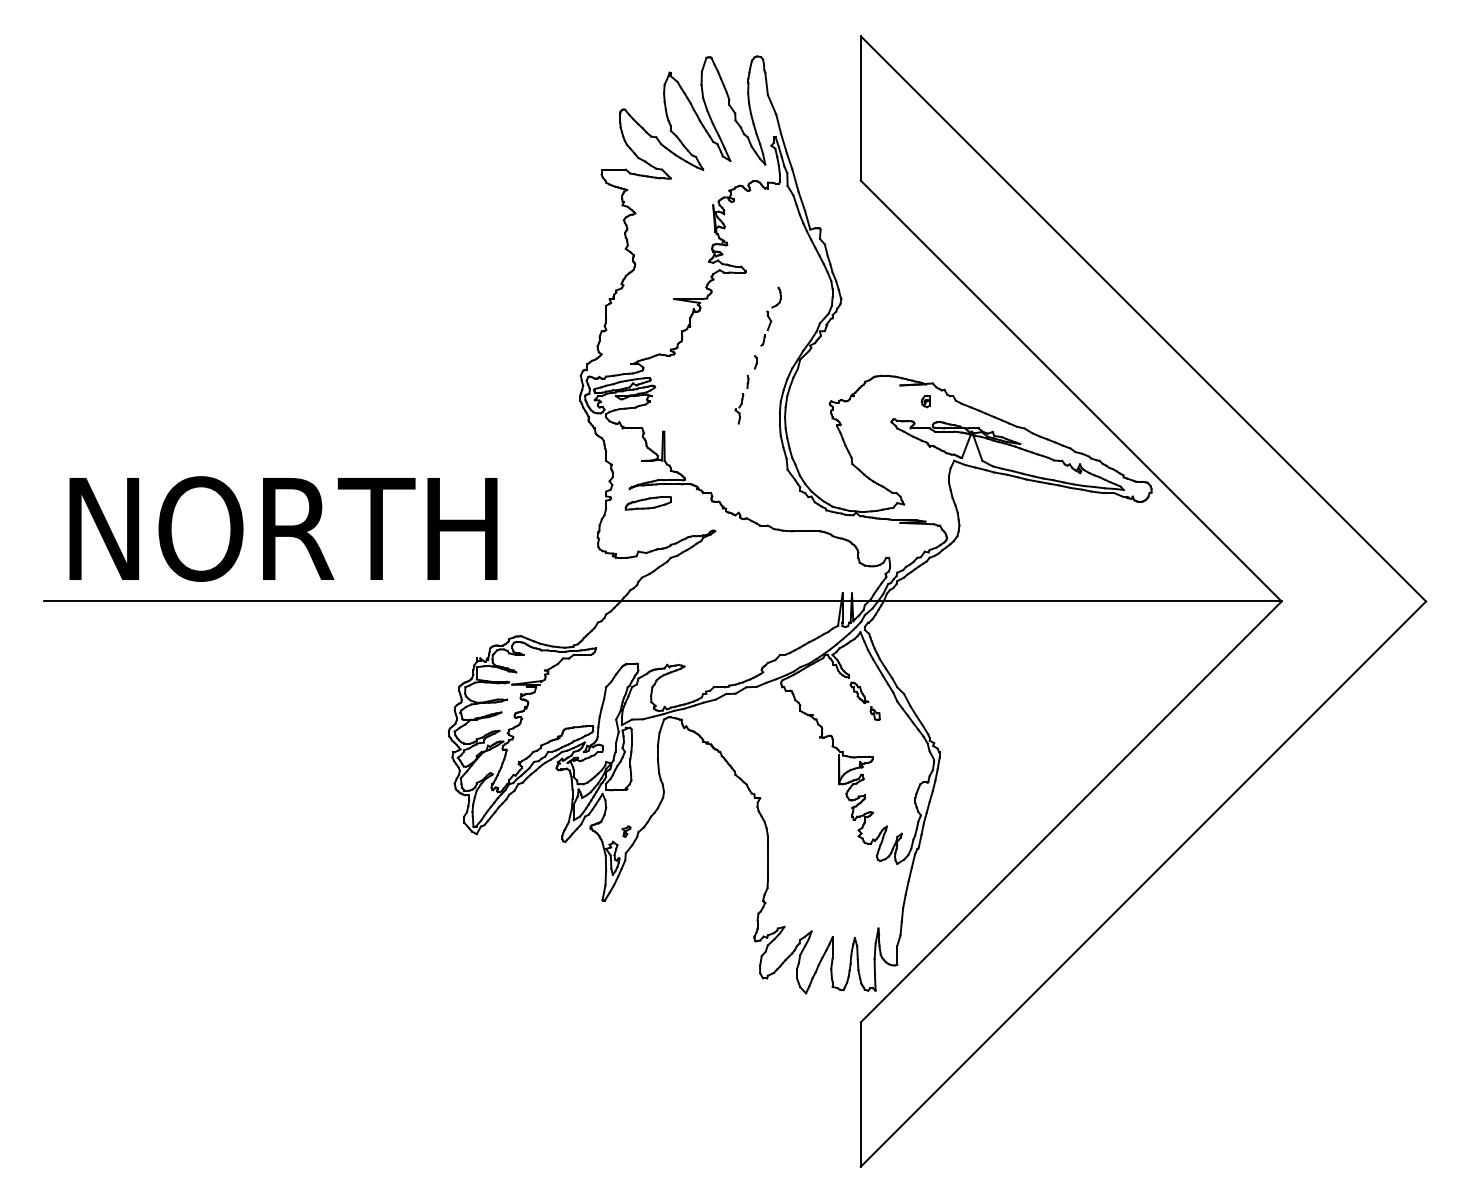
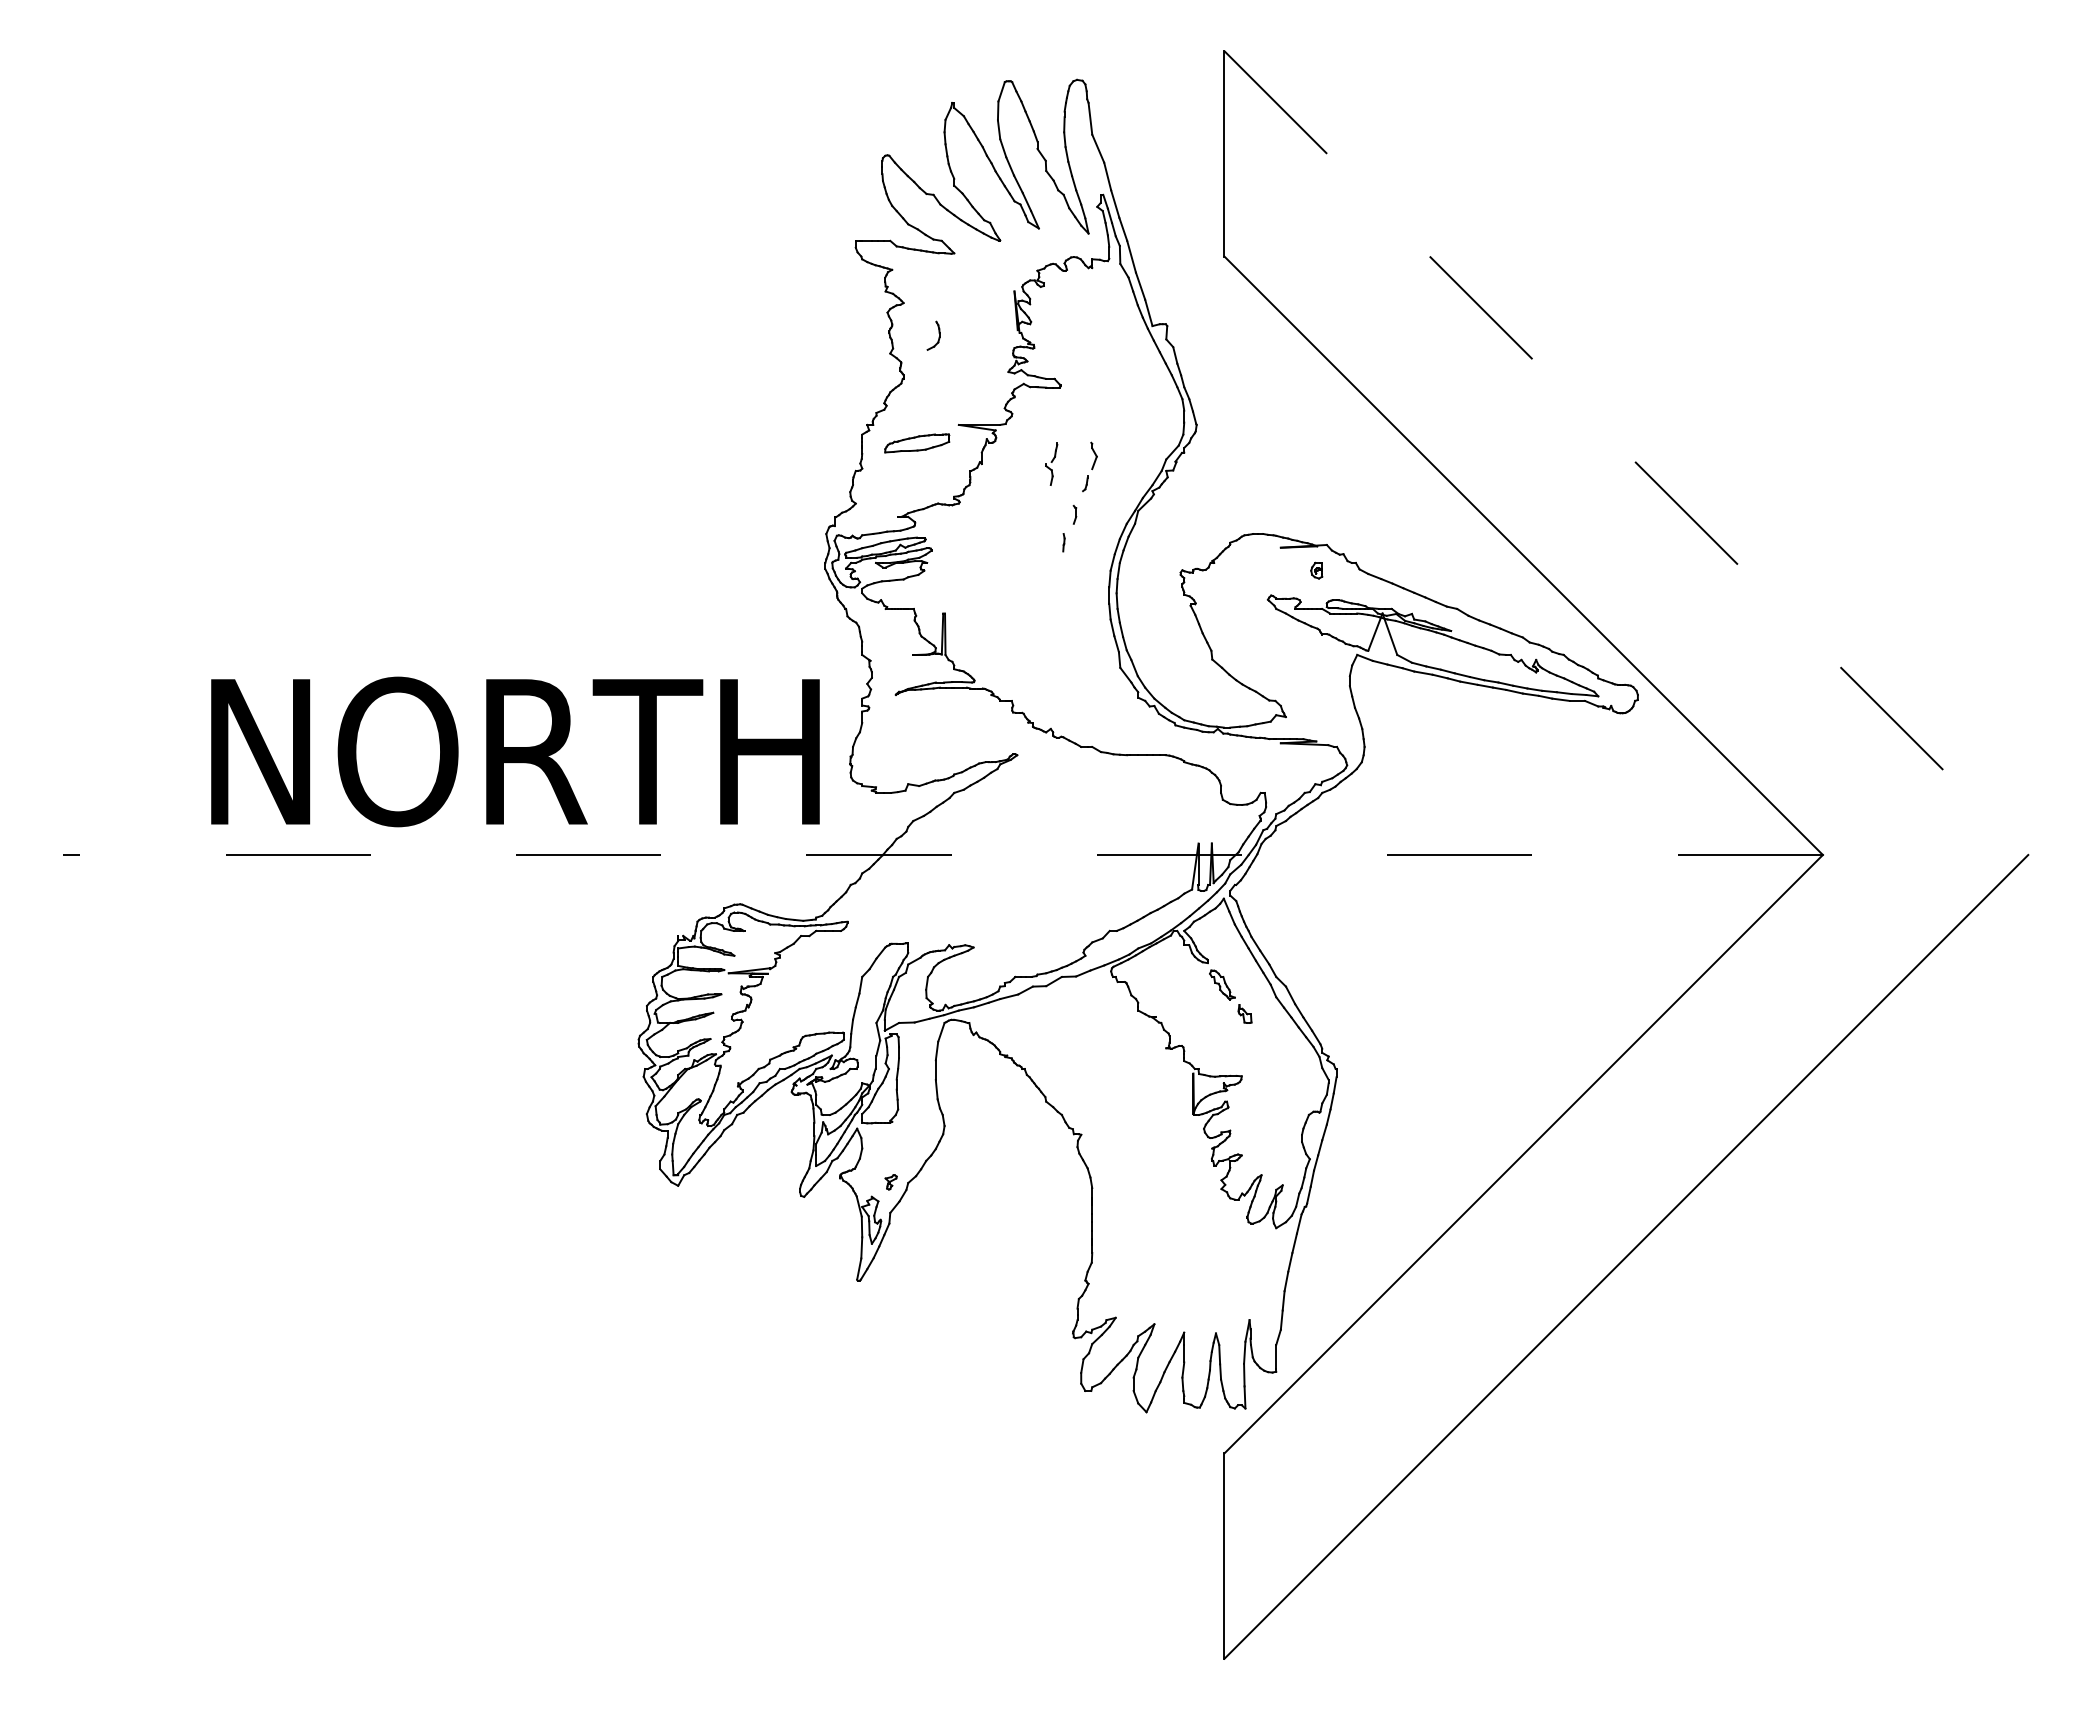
part: (776, 297) -> (933, 335), moved
line: (1143, 319) -> (1626, 453), solid -> dashed
part: (739, 408) -> (1051, 463), moved
part: (648, 503) -> (917, 443), moved
text: (283, 528) -> (515, 751), moved
line: (662, 601) -> (942, 854), solid -> dashed

